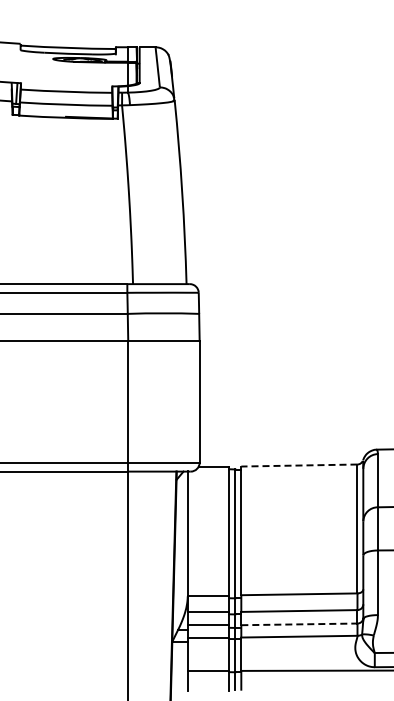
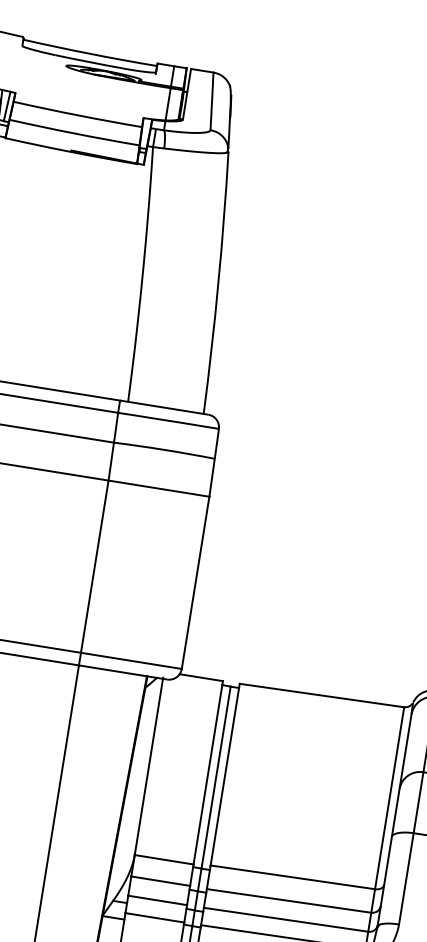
line: (298, 465) -> (320, 695), dashed -> solid
line: (299, 624) -> (286, 919), dashed -> solid

